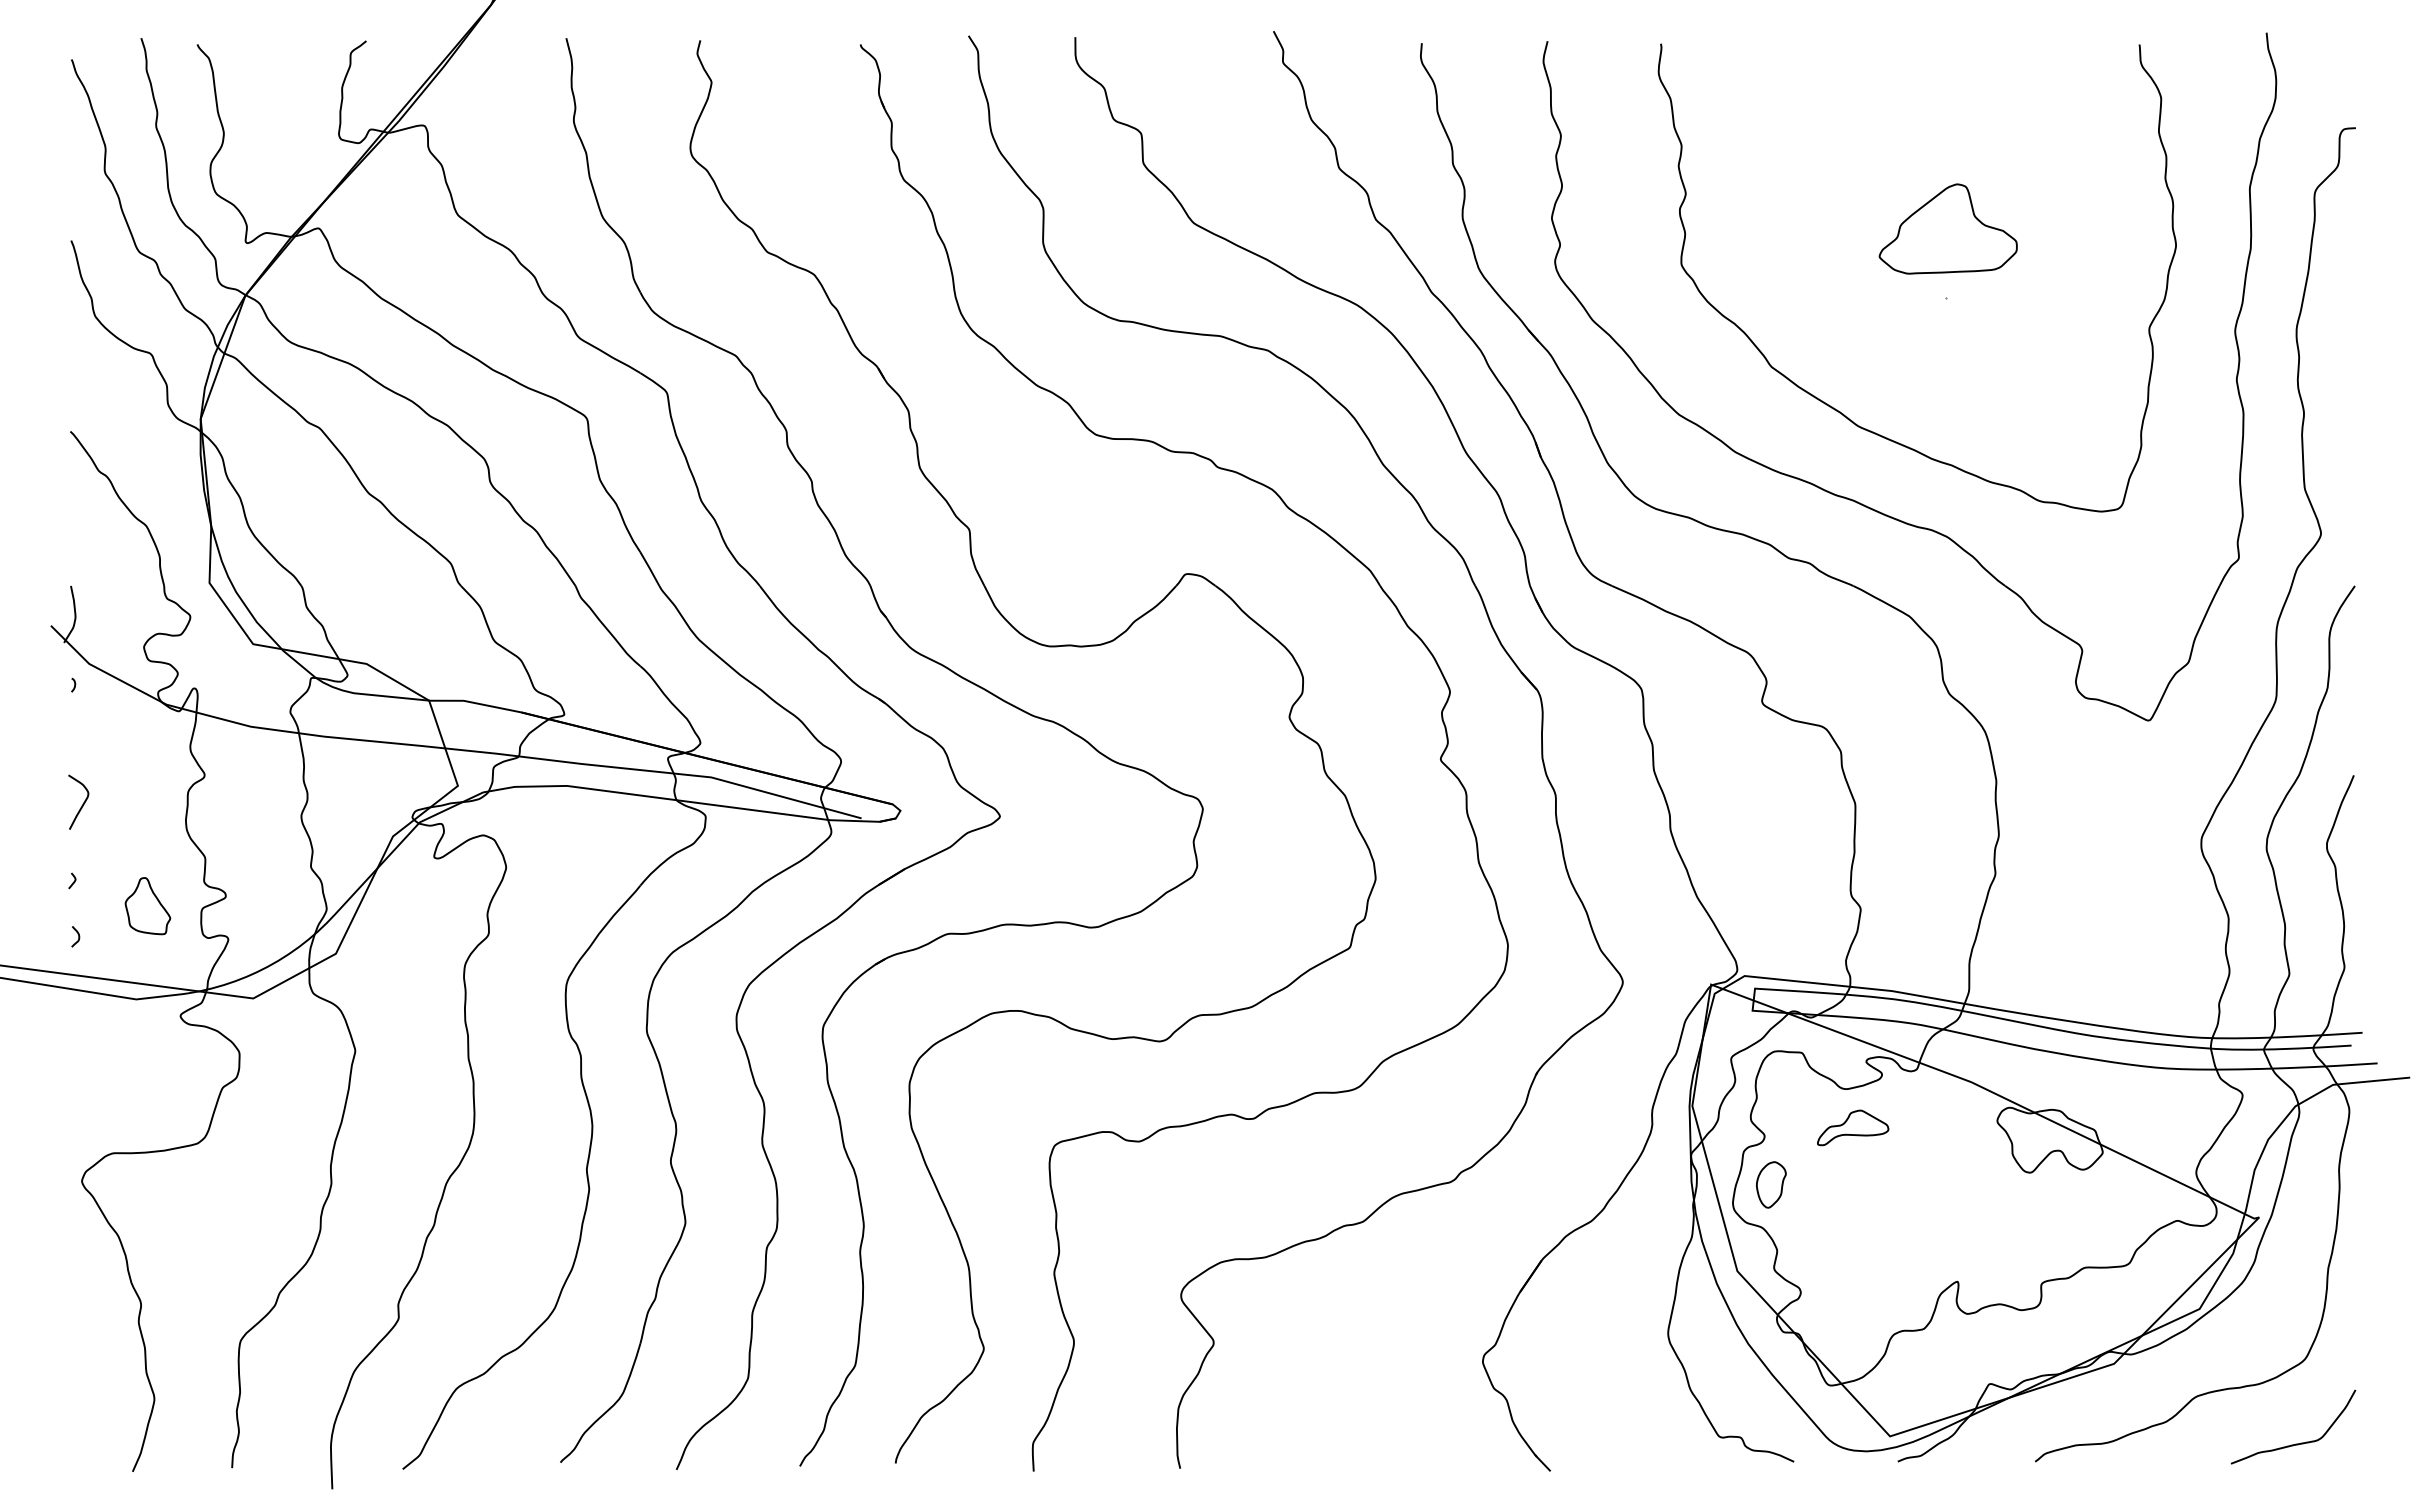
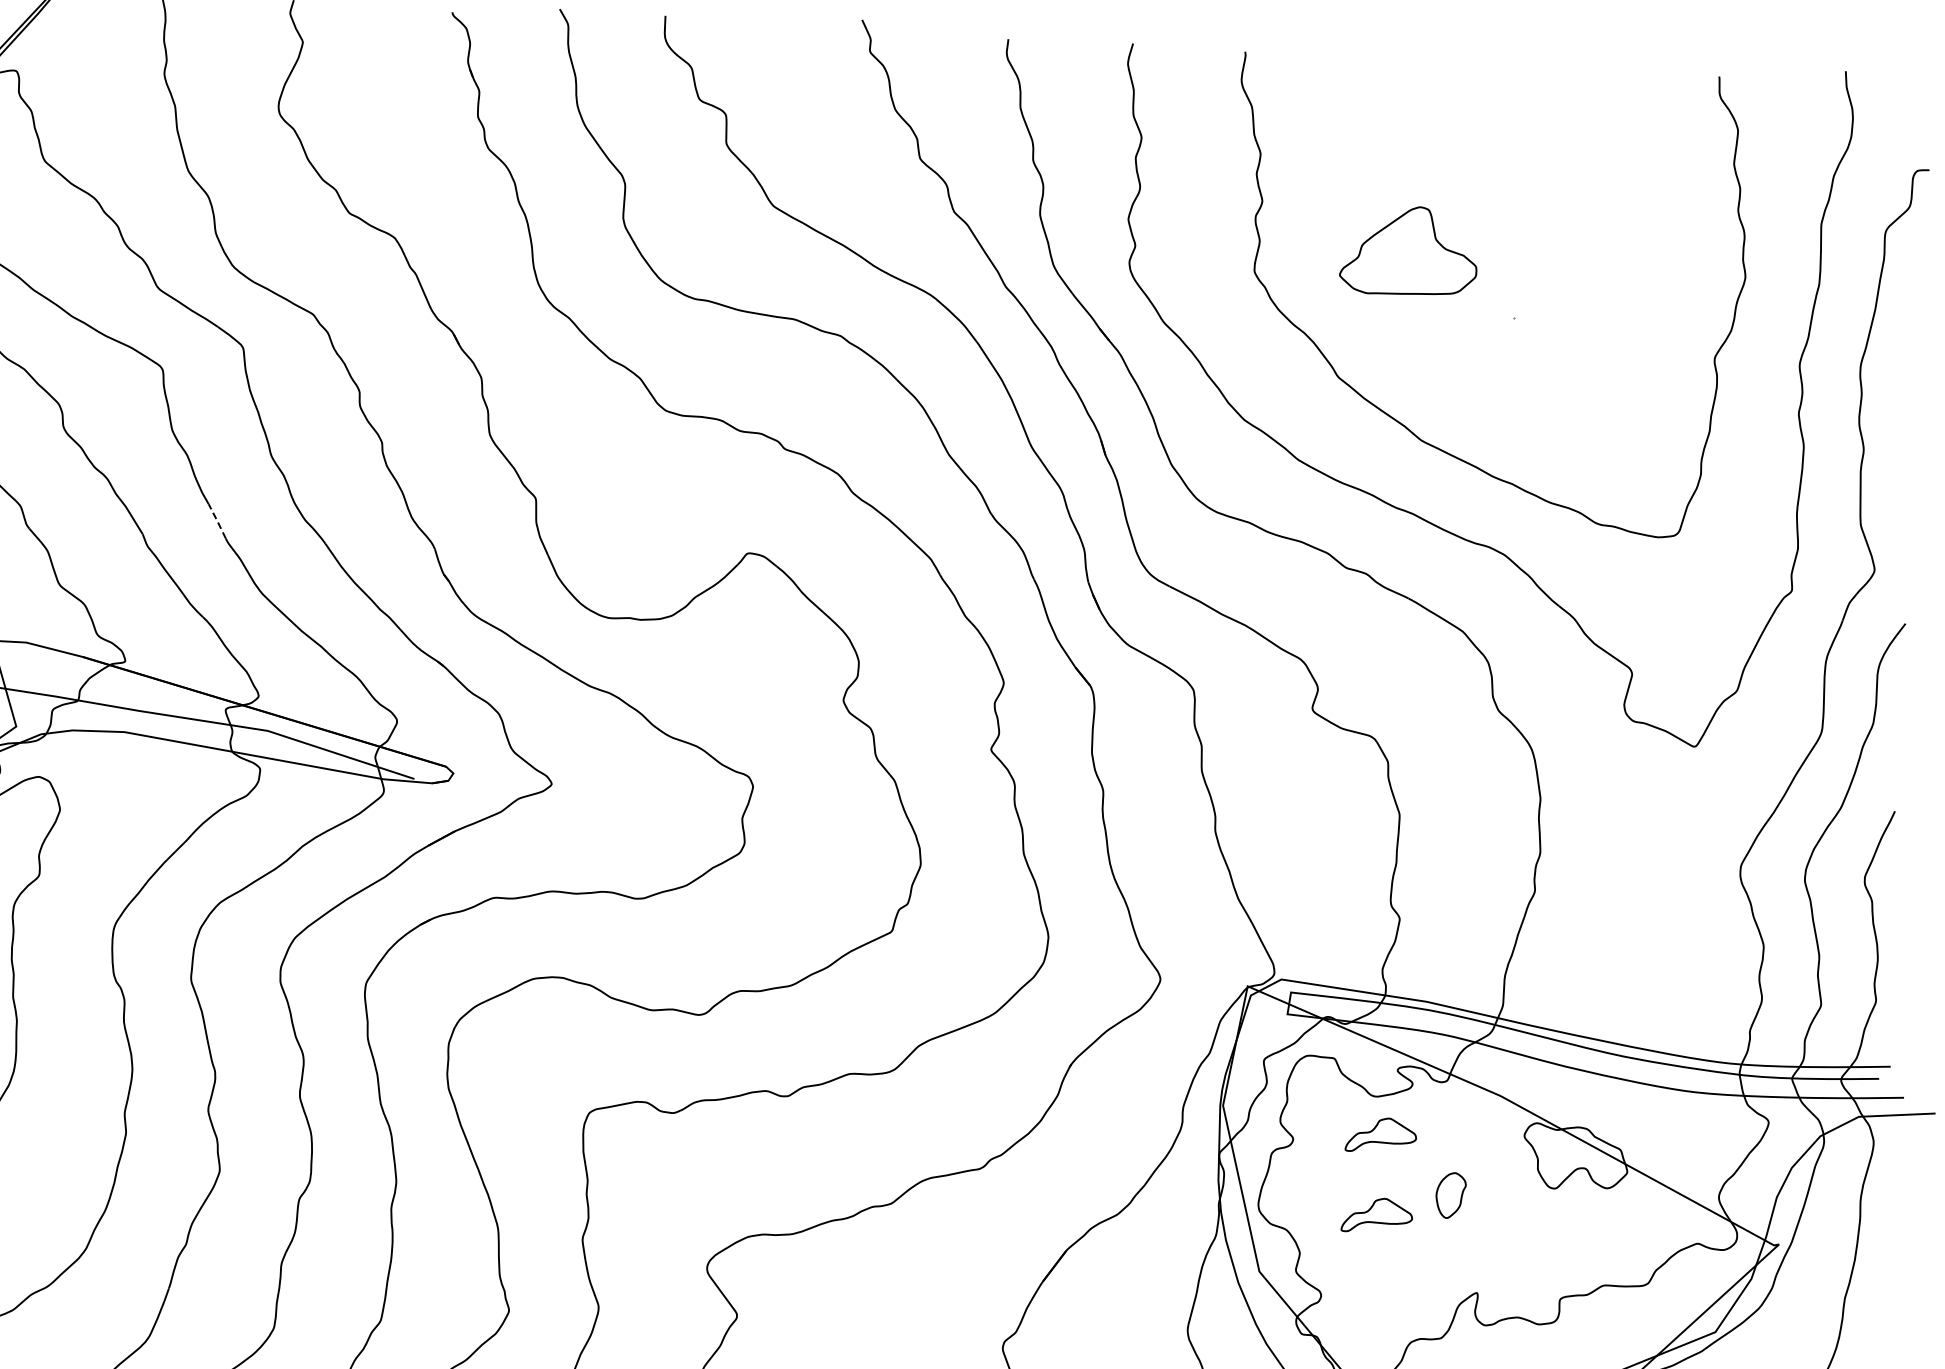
part: (1947, 228) -> (1408, 250), moved
line: (649, 568) -> (216, 520), solid -> dashed
part: (1771, 1184) -> (1451, 1195), moved
part: (1853, 1208) -> (1377, 1215), added

